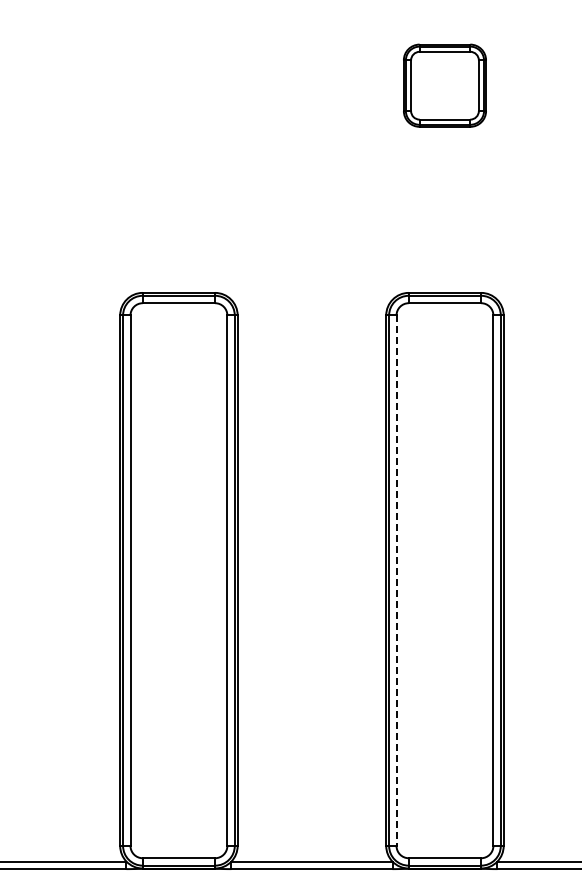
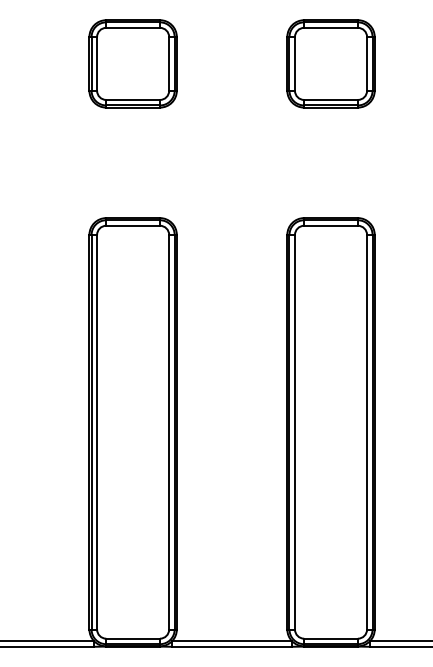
part: (178, 85) -> (132, 63), added
part: (444, 85) -> (330, 63), size x1.43
line: (396, 581) -> (294, 432), dashed -> solid

